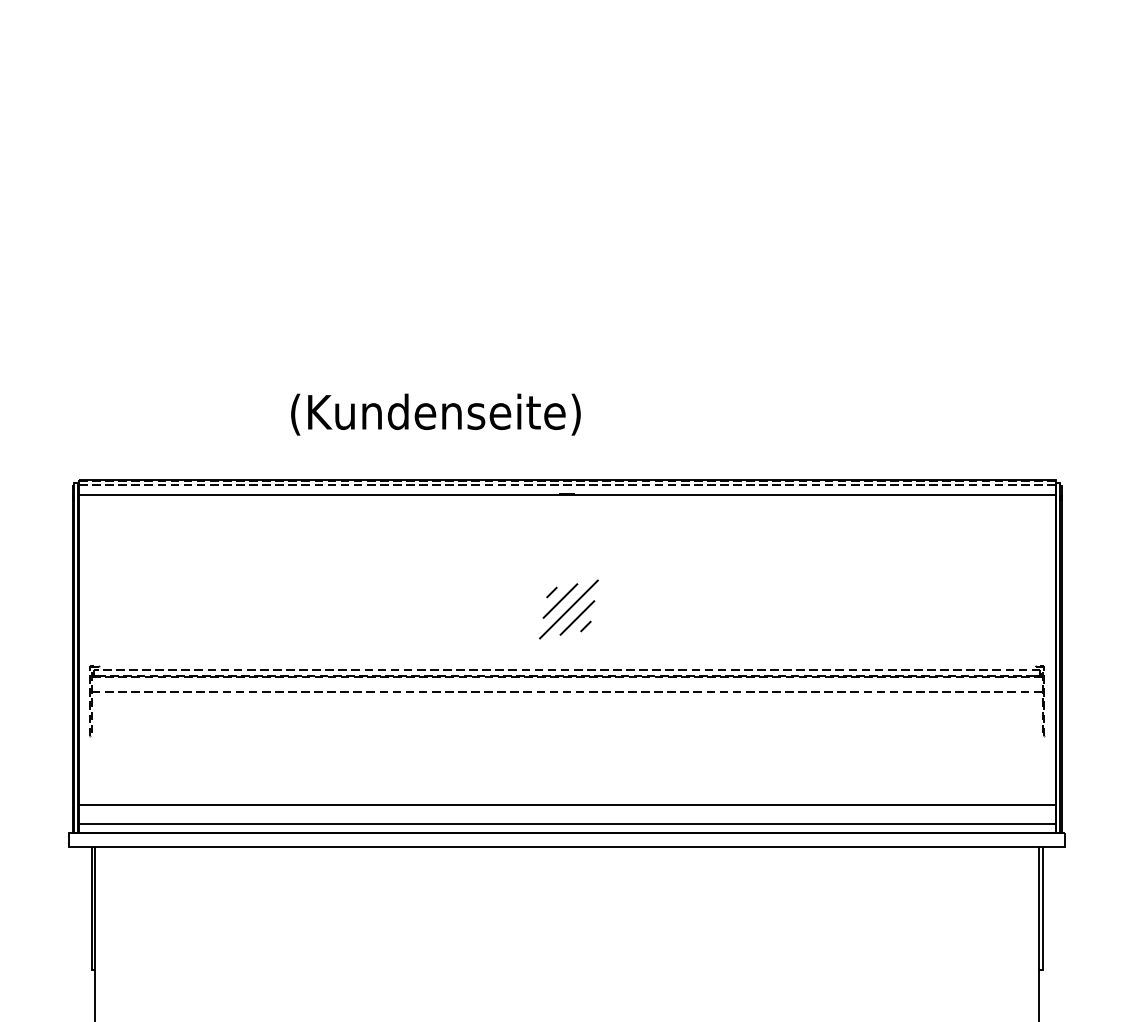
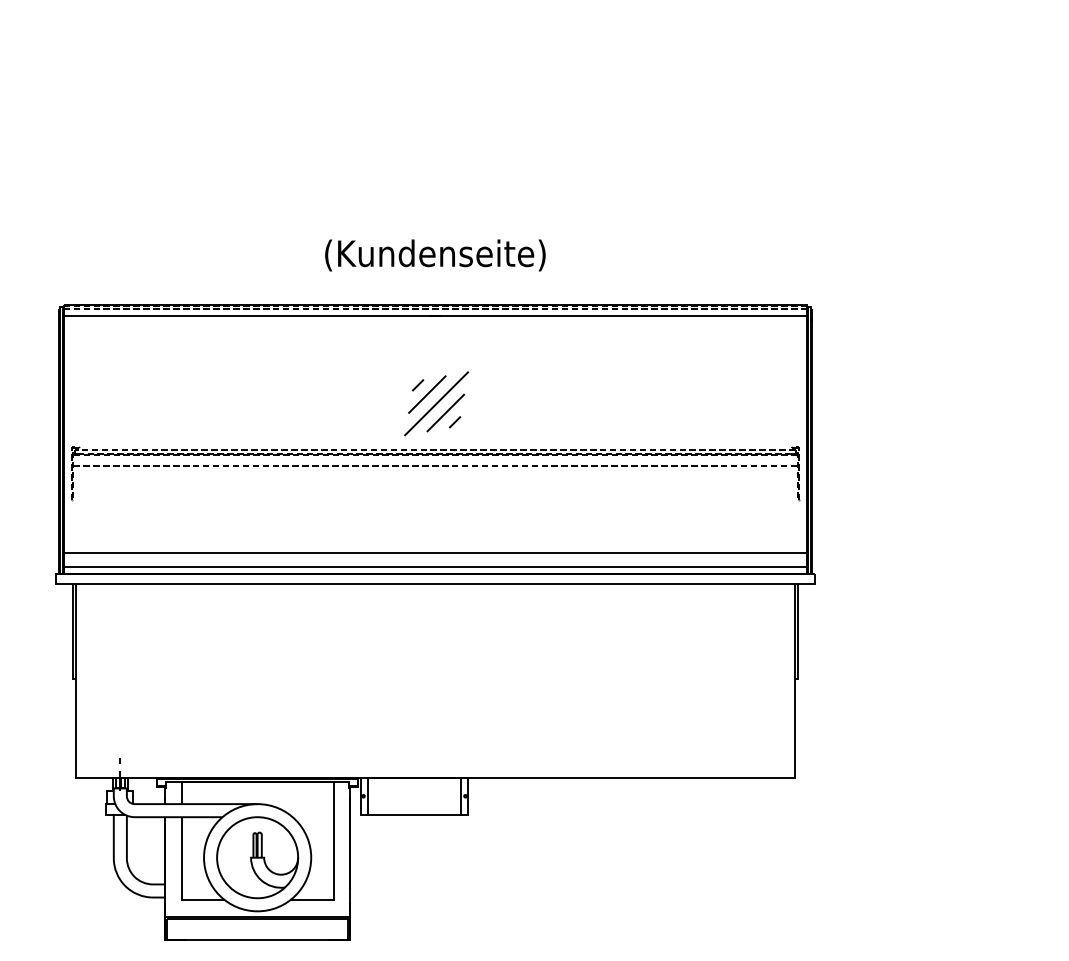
text: (436, 414) -> (435, 255), moved
part: (568, 609) -> (436, 403), size x1.43

